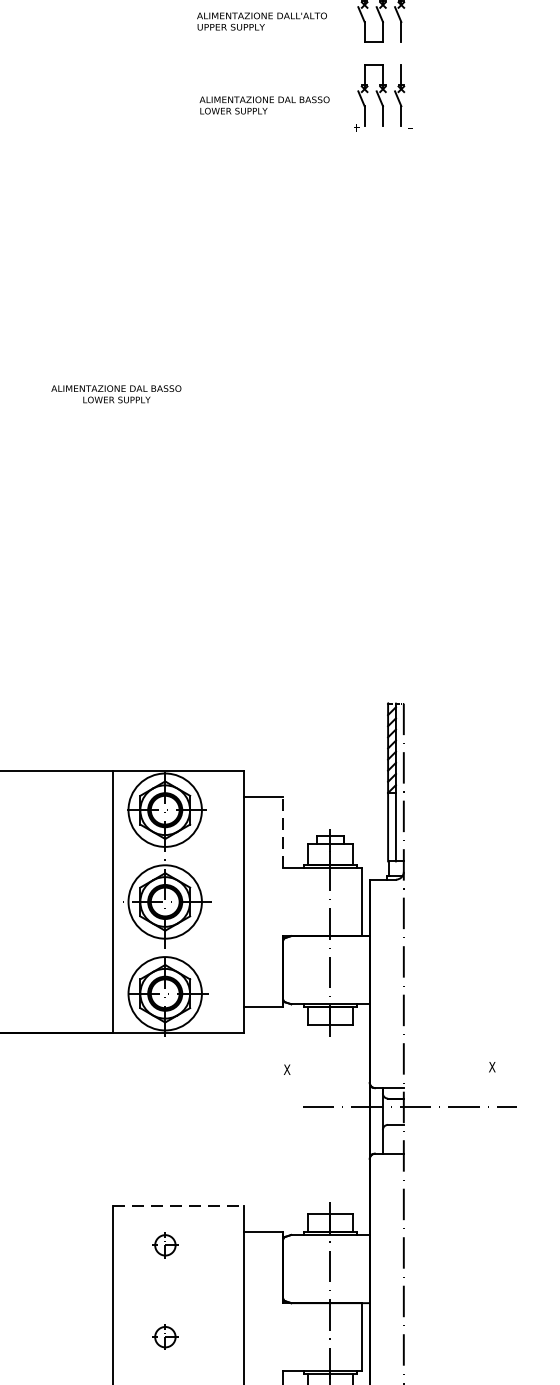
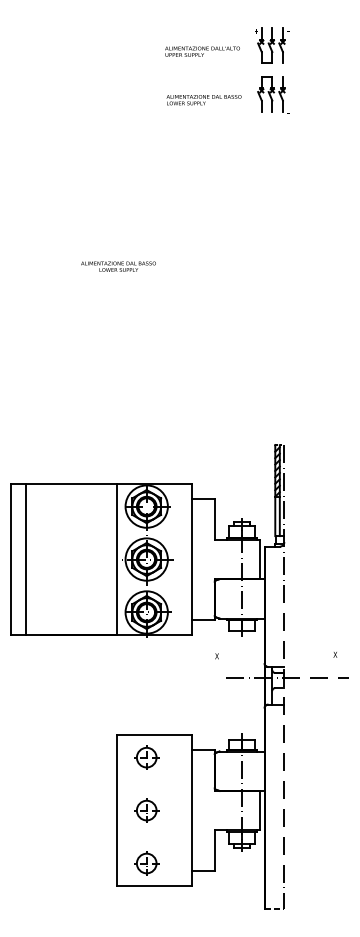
line: (282, 830) -> (214, 518), dashed -> solid
line: (178, 1205) -> (154, 734), dashed -> solid
part: (164, 1245) -> (146, 757), size x1.67
part: (164, 1337) -> (146, 810), size x1.67

